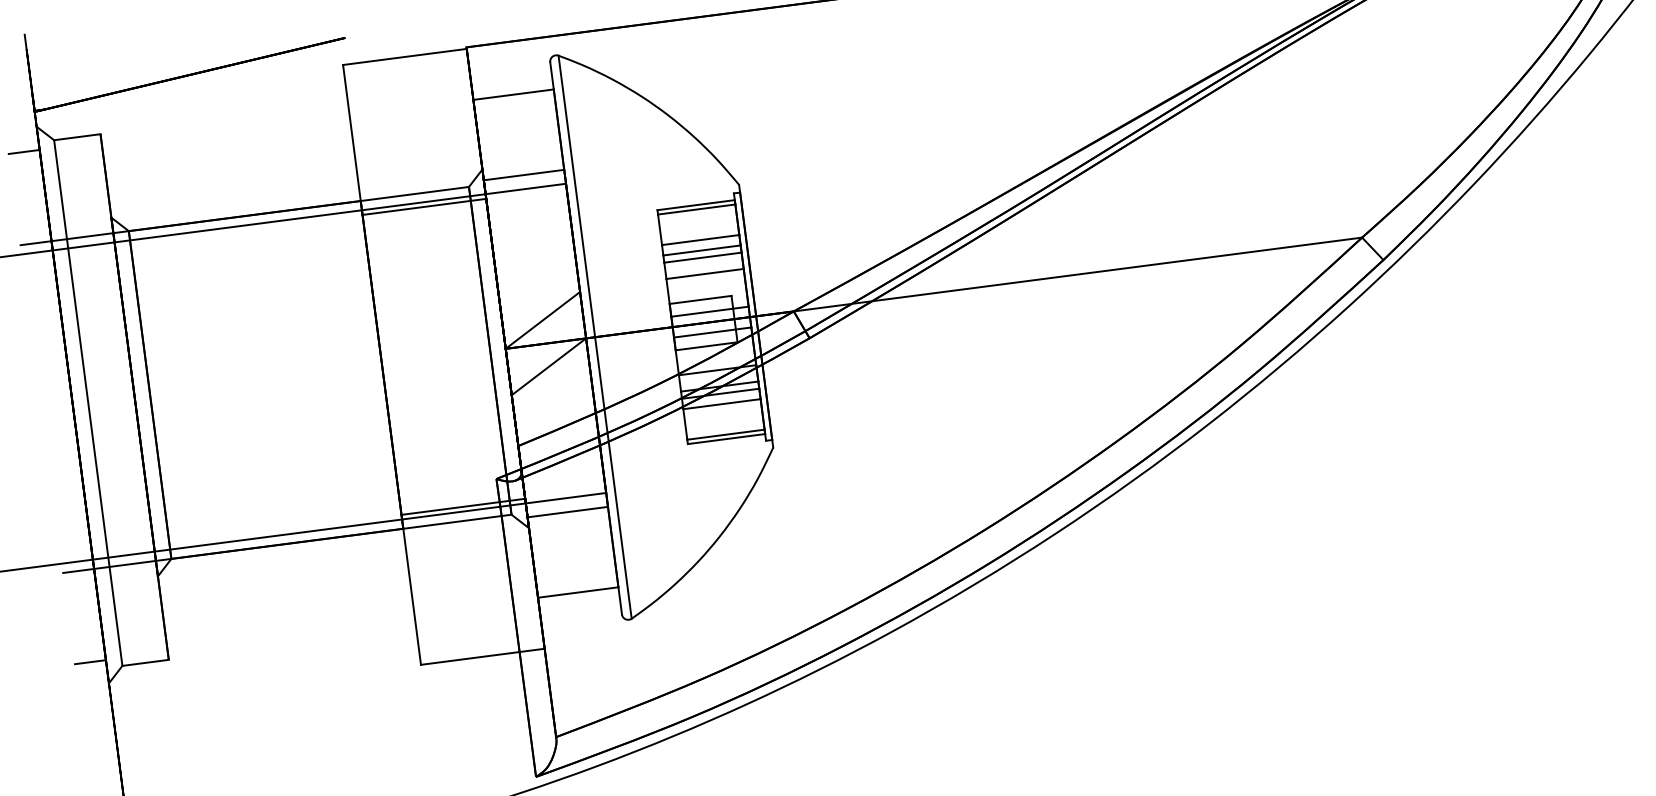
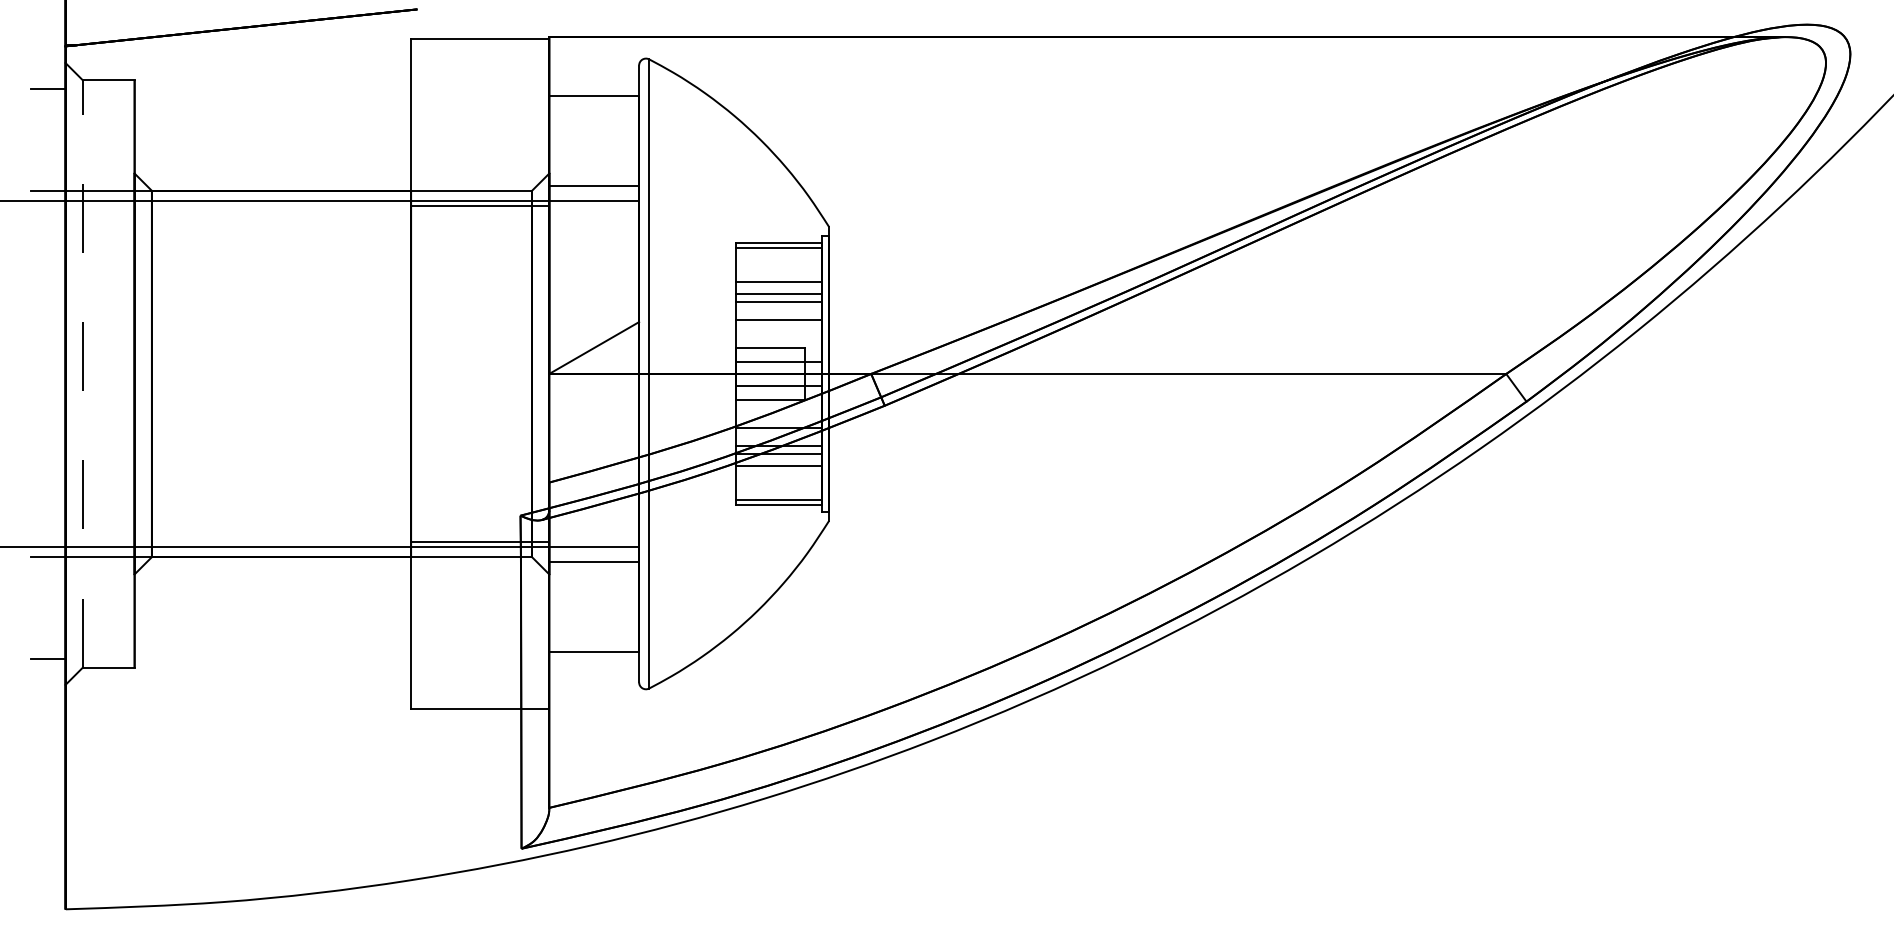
line: (549, 366) -> (594, 399), removed
line: (87, 402) -> (82, 373), solid -> dashed

